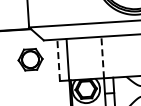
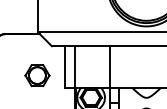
line: (102, 57) -> (109, 66), dashed -> solid
part: (30, 59) -> (37, 75), moved
line: (58, 59) -> (65, 66), dashed -> solid

